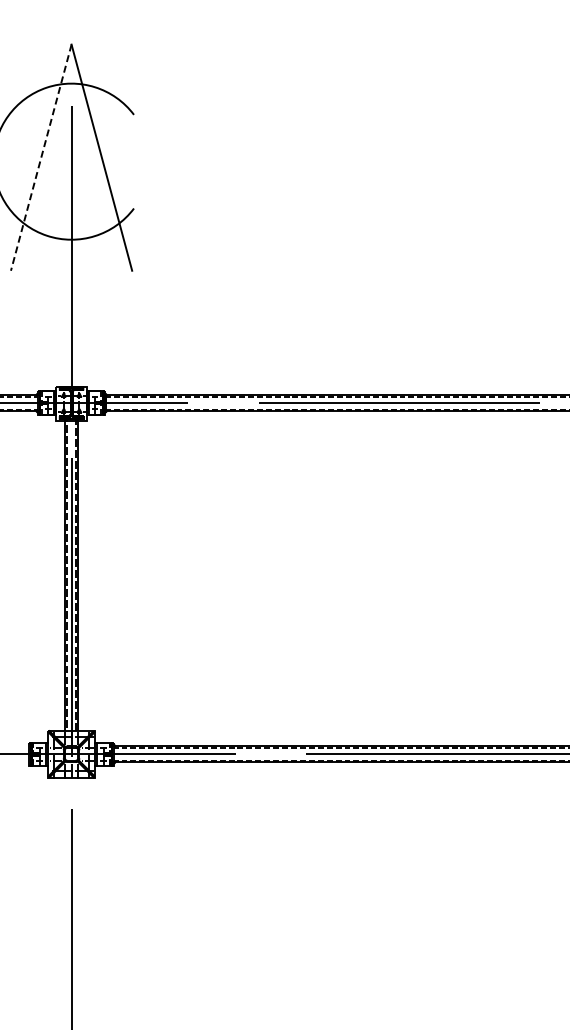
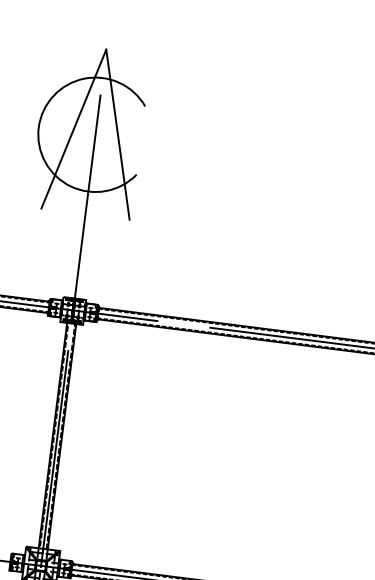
line: (41, 158) -> (73, 129), dashed -> solid

